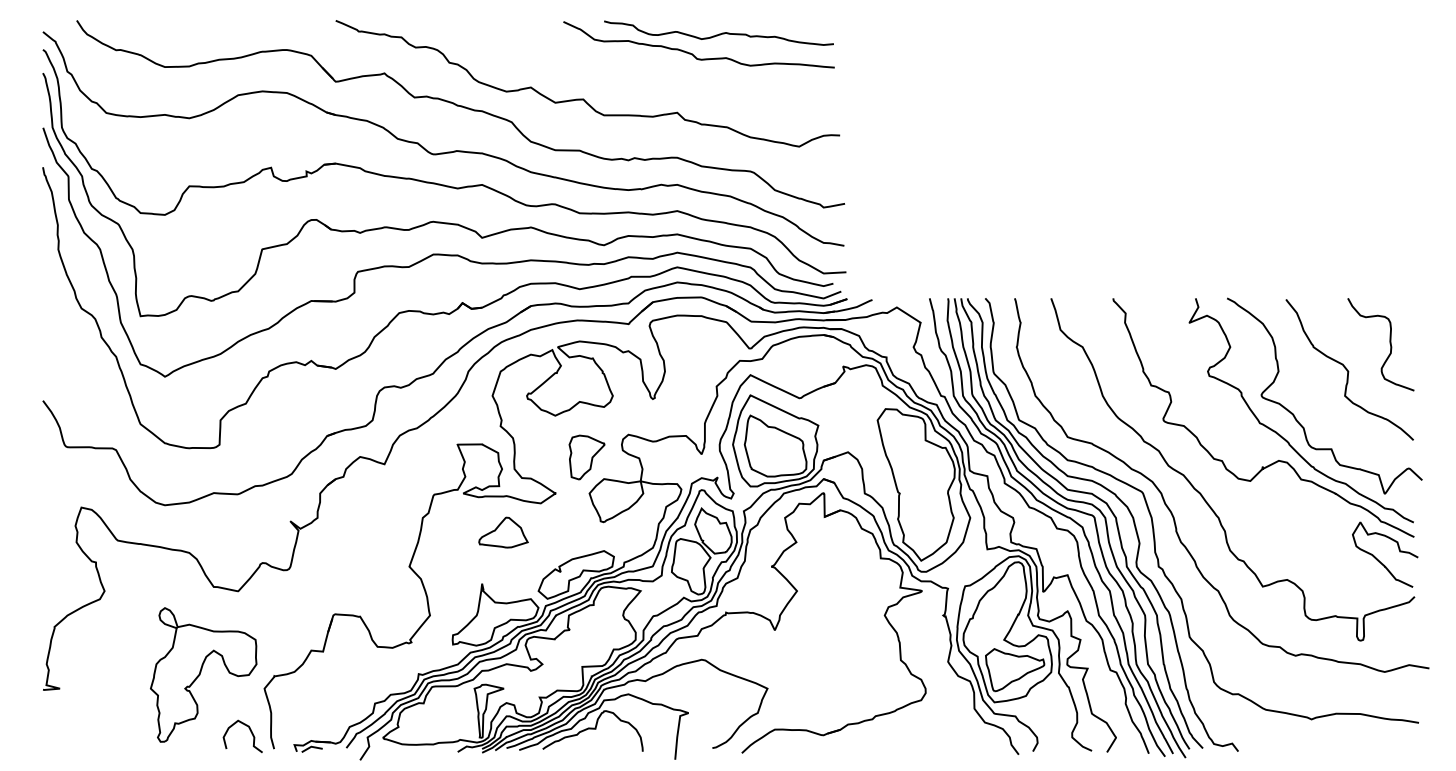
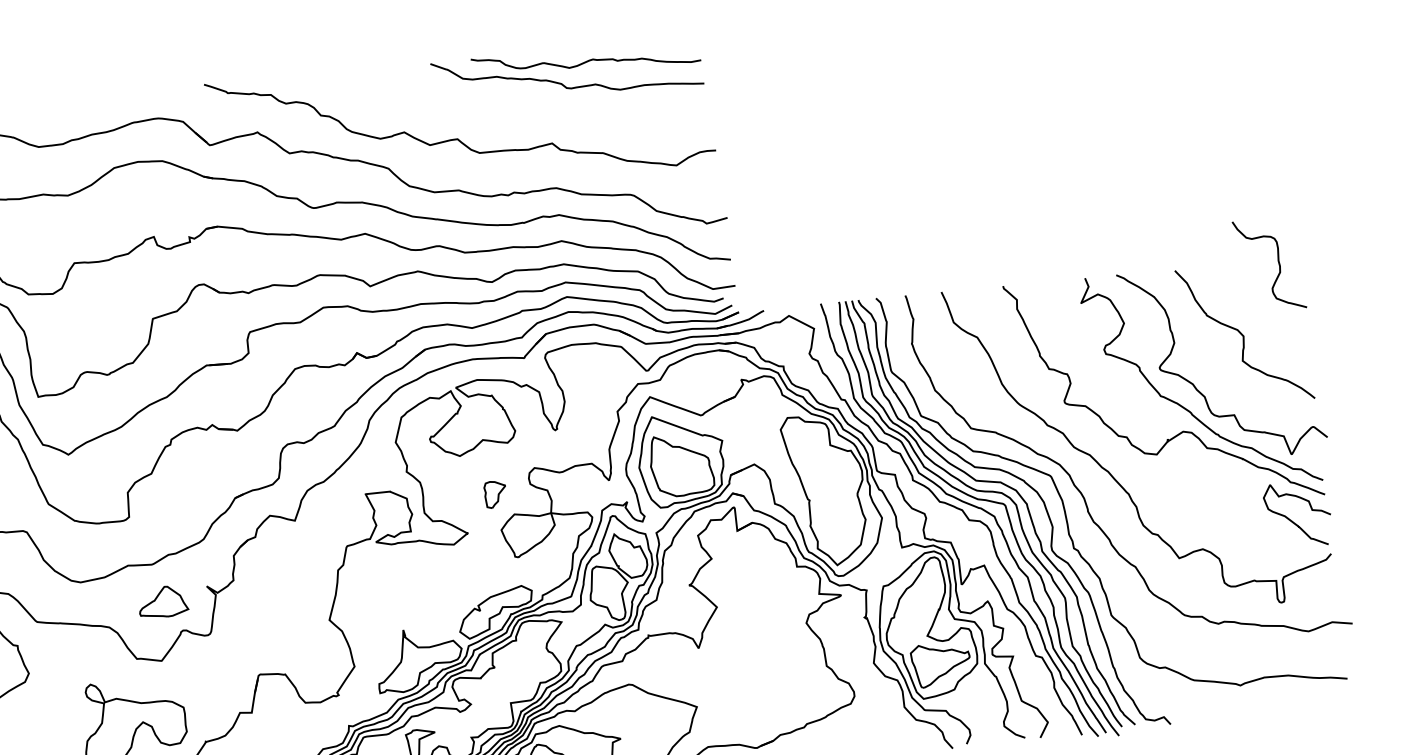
curve: (1389, 343) -> (1277, 262), moved
part: (586, 457) -> (494, 494), size x0.6
part: (503, 532) -> (163, 601), moved

